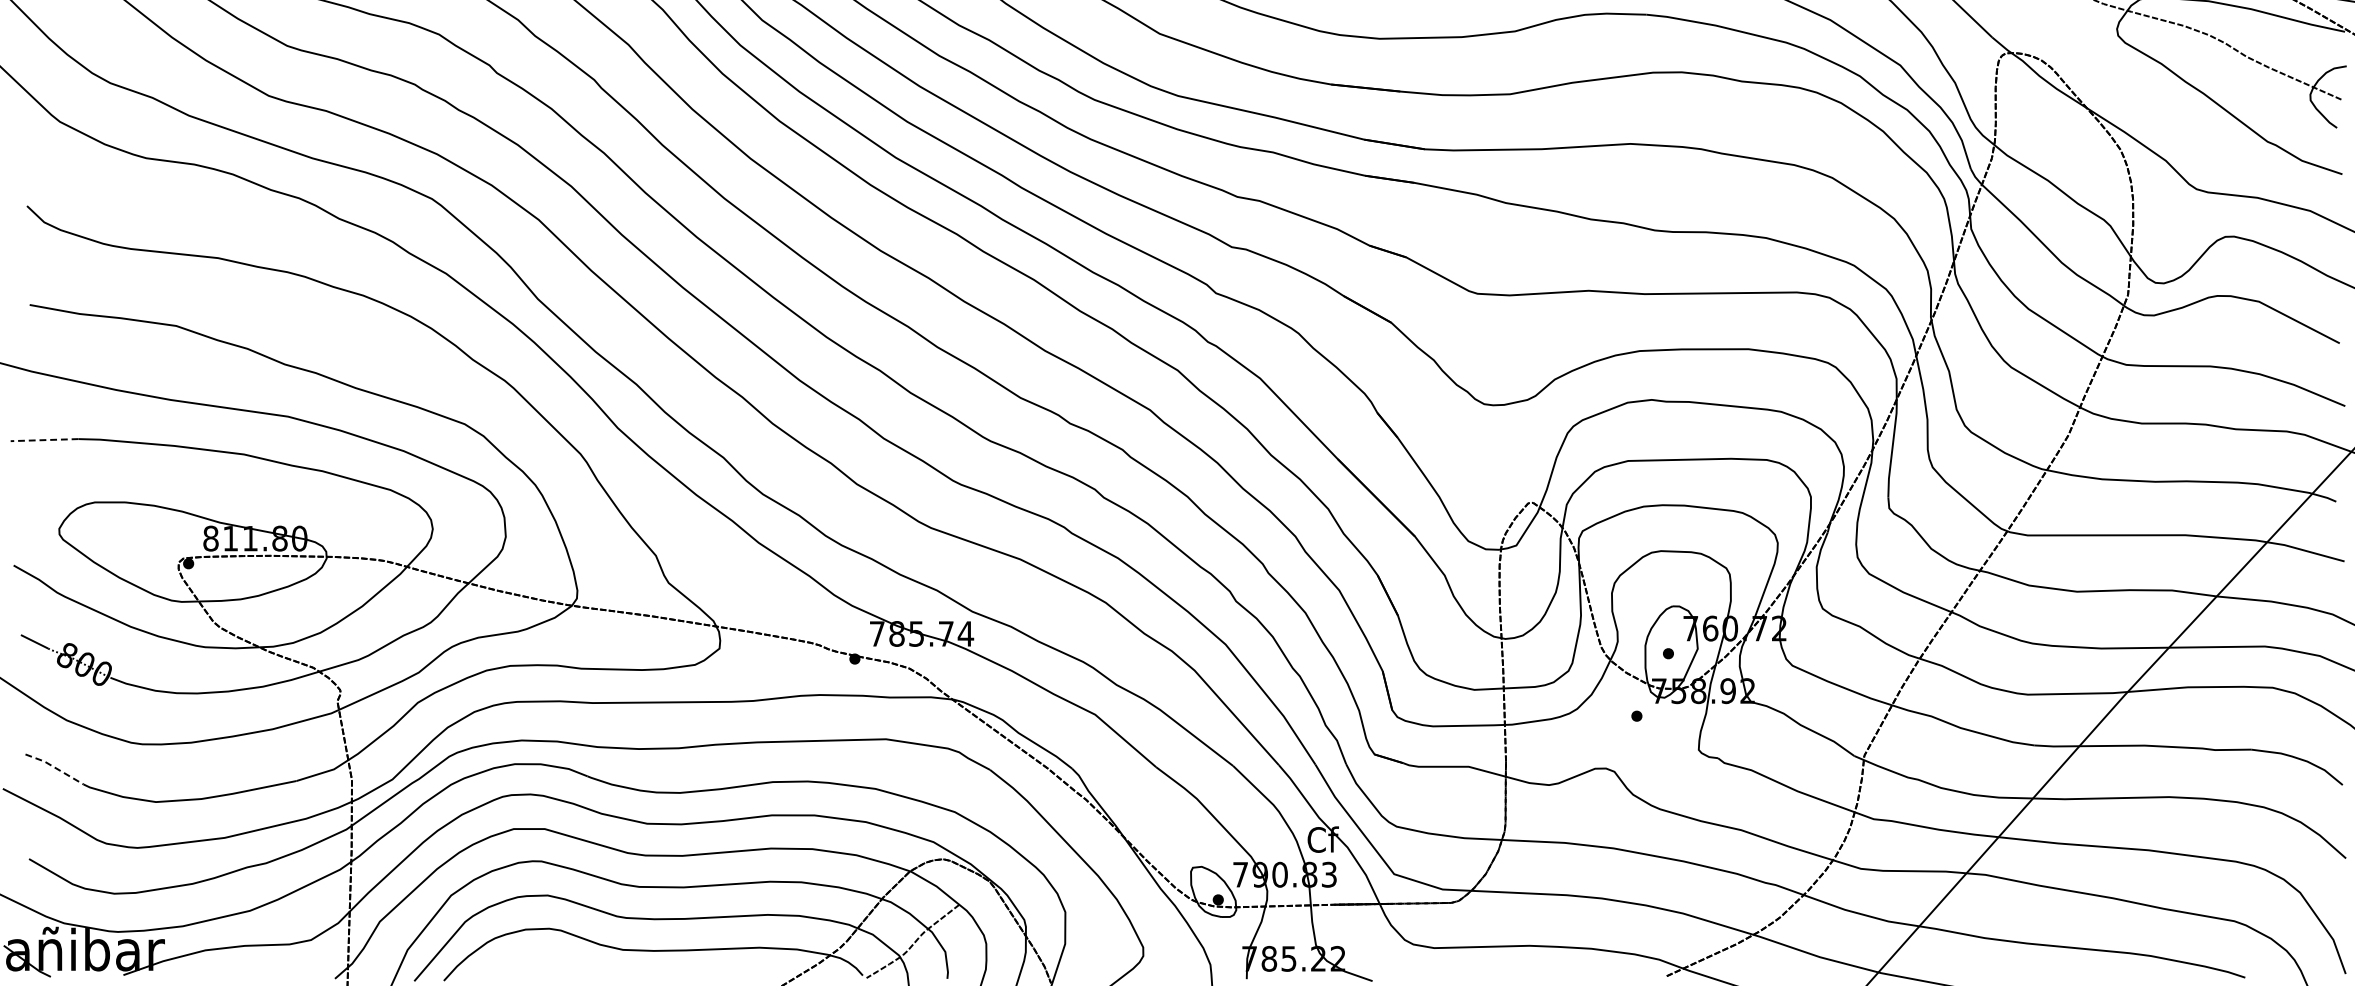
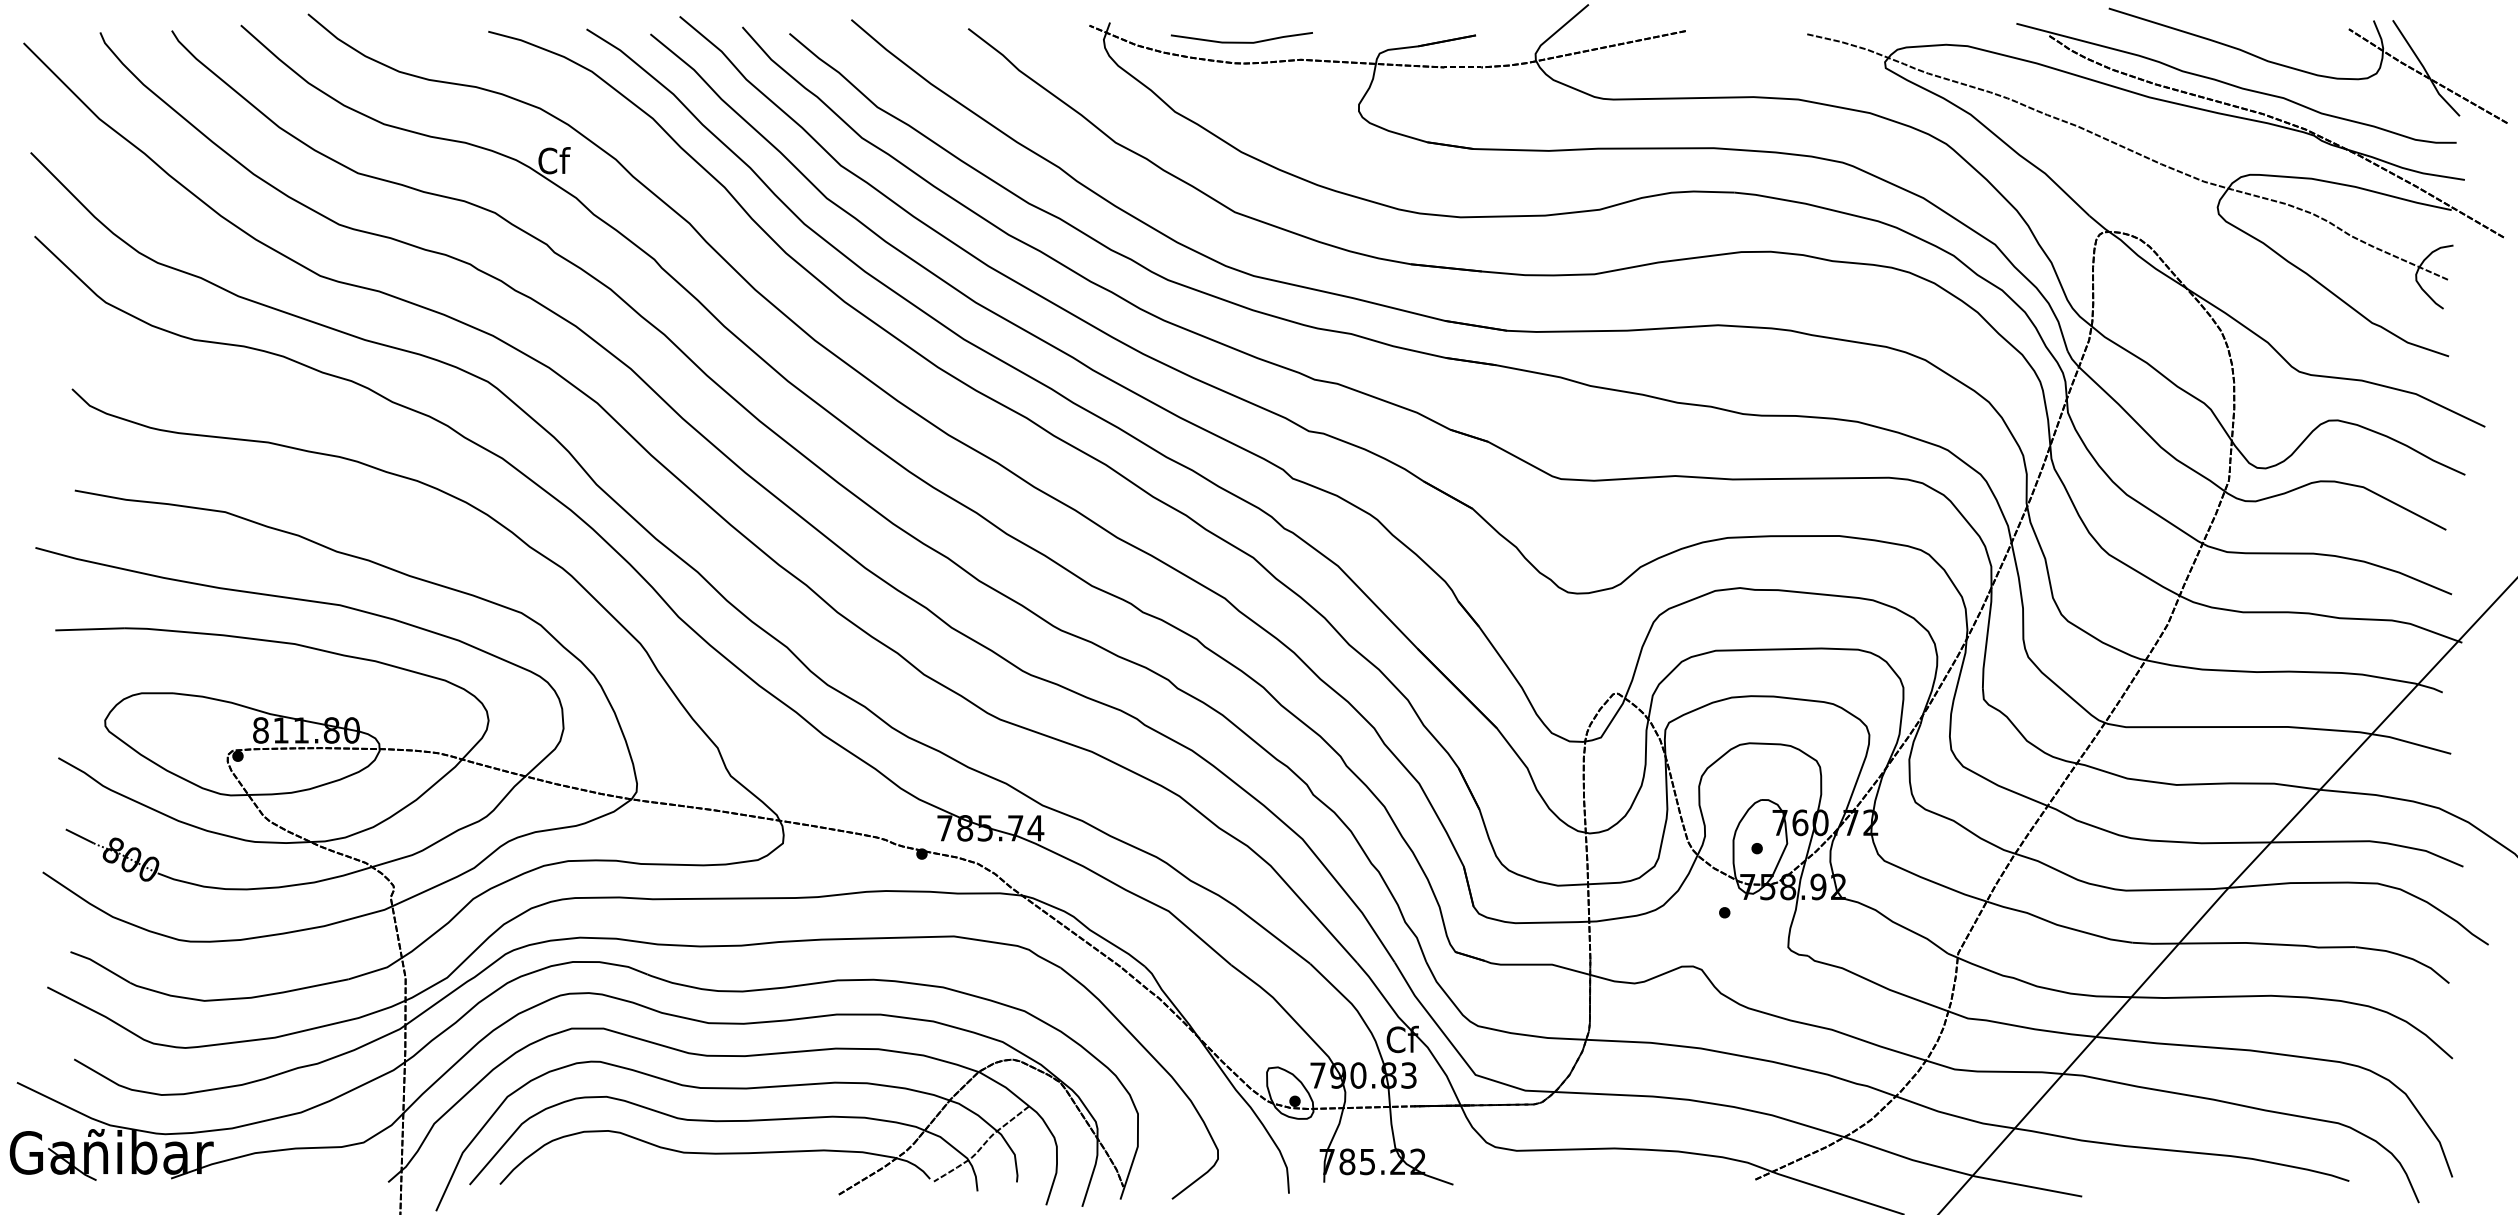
line: (44, 440) -> (90, 629), dashed -> solid
line: (55, 767) -> (101, 965), dashed -> solid

